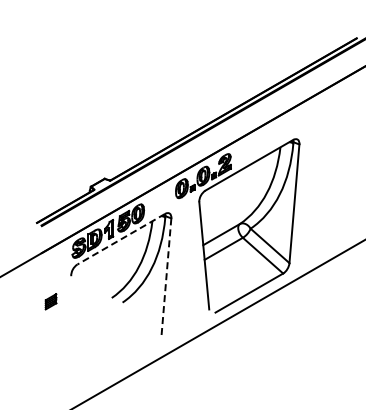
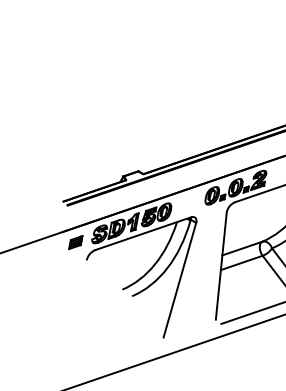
line: (121, 239) -> (143, 234), dashed -> solid
line: (166, 277) -> (180, 280), dashed -> solid
part: (50, 301) -> (75, 242), moved

